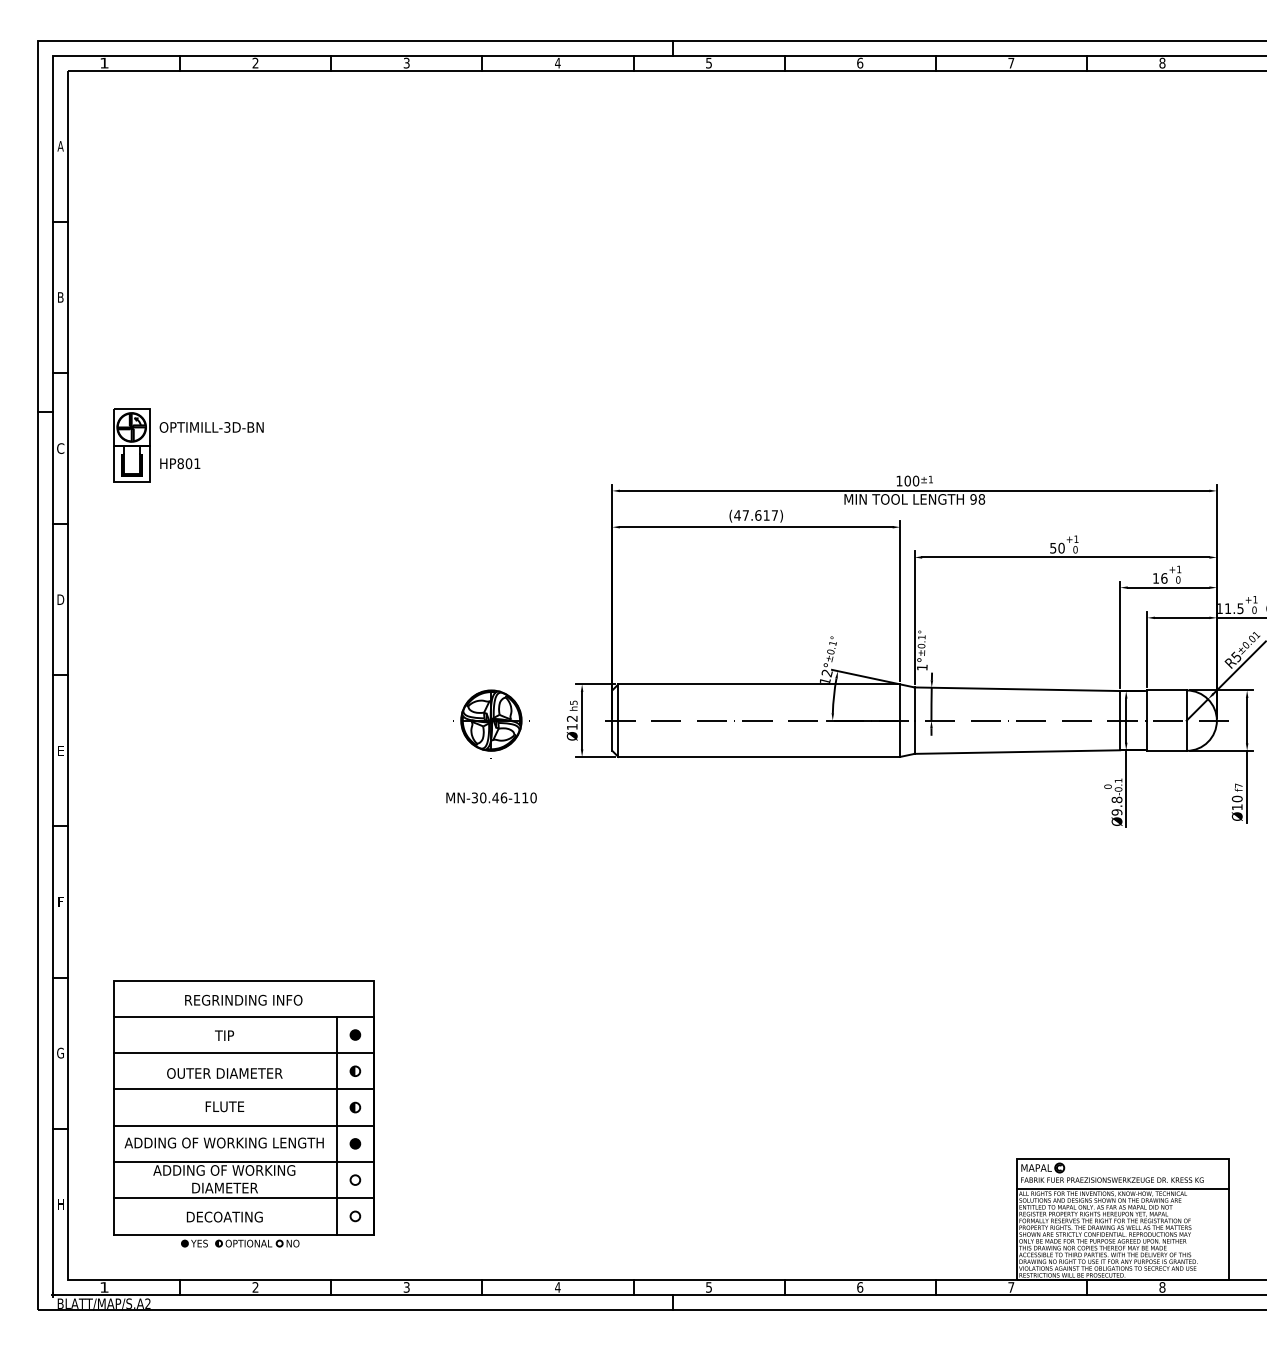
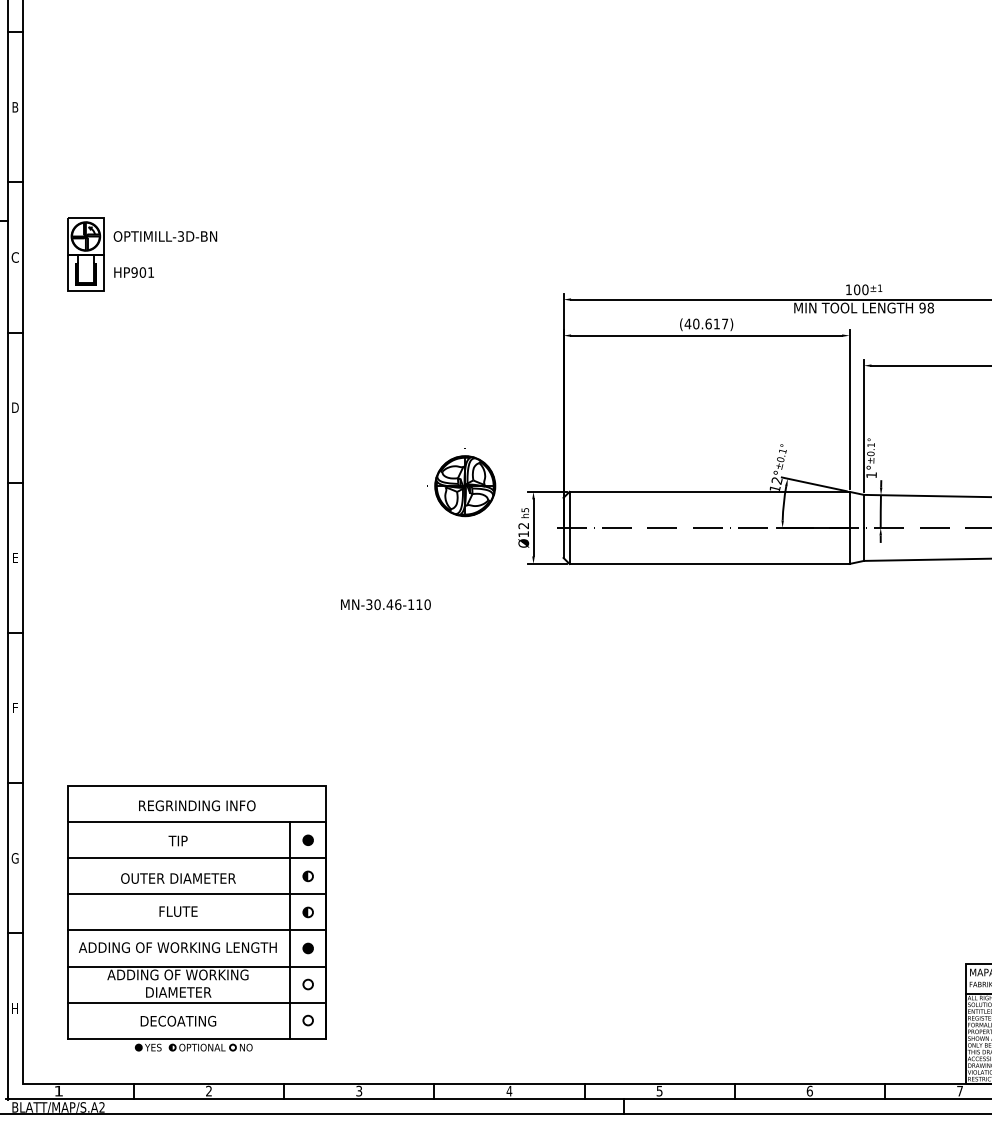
text: (180, 463) -> (134, 272), HP801 -> HP901
text: (745, 515) -> (695, 324), (47.617) -> (40.617)
part: (491, 723) -> (465, 488), moved
text: (491, 797) -> (385, 604), moved

